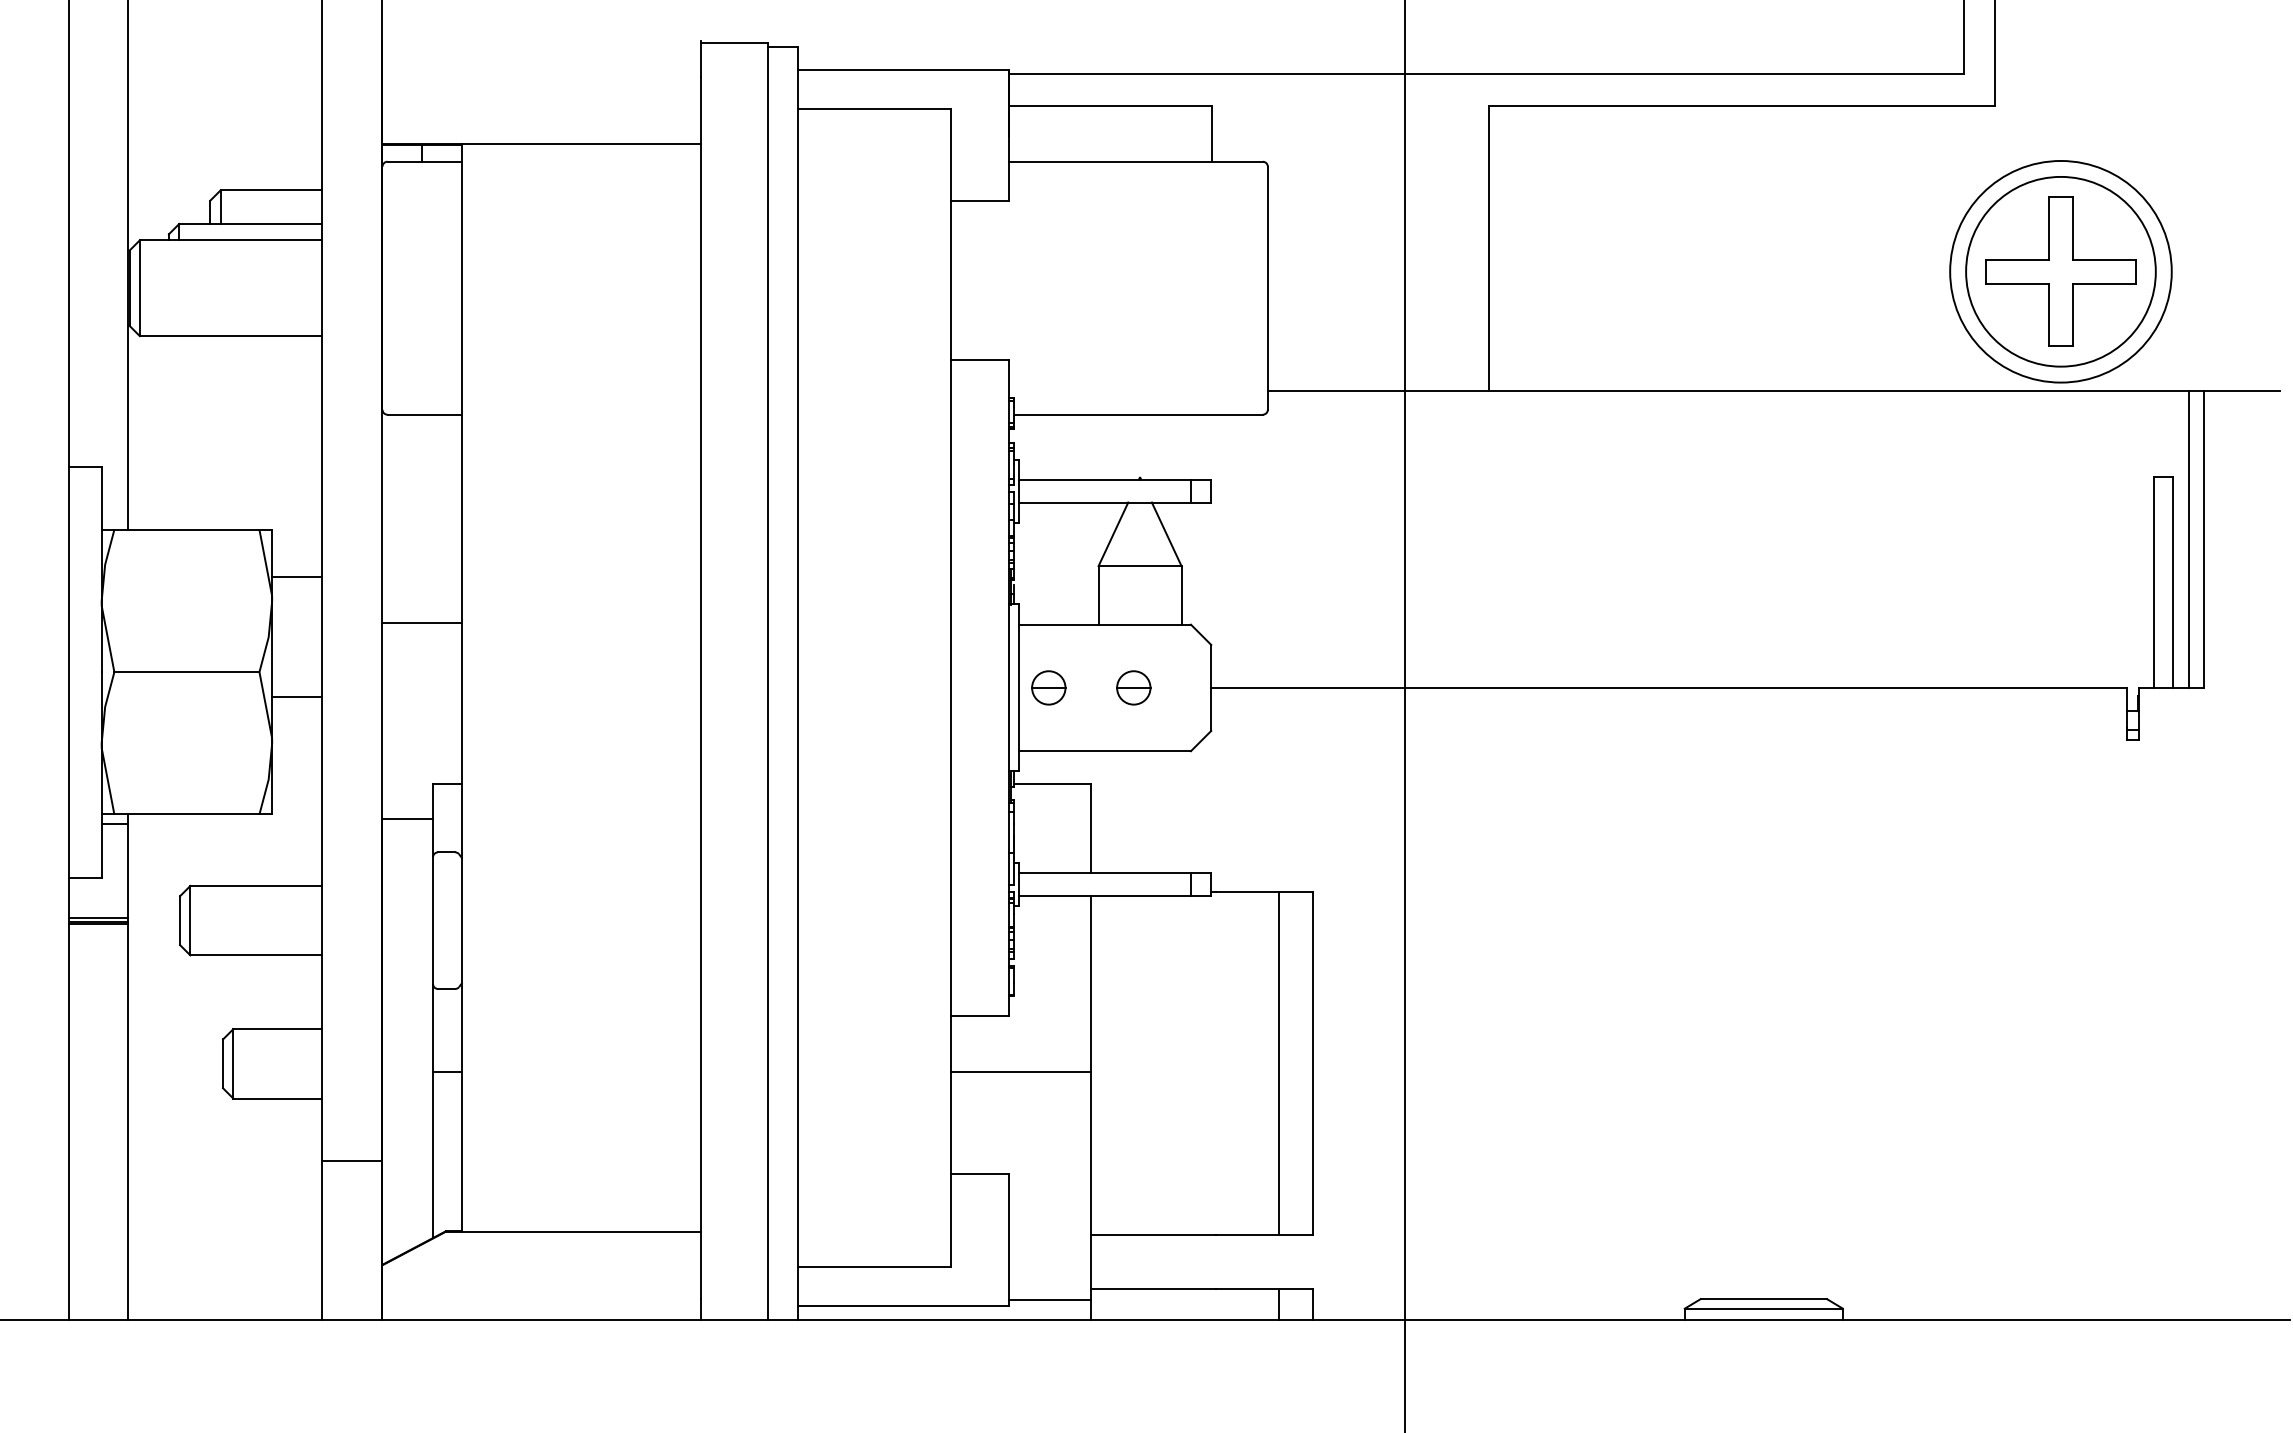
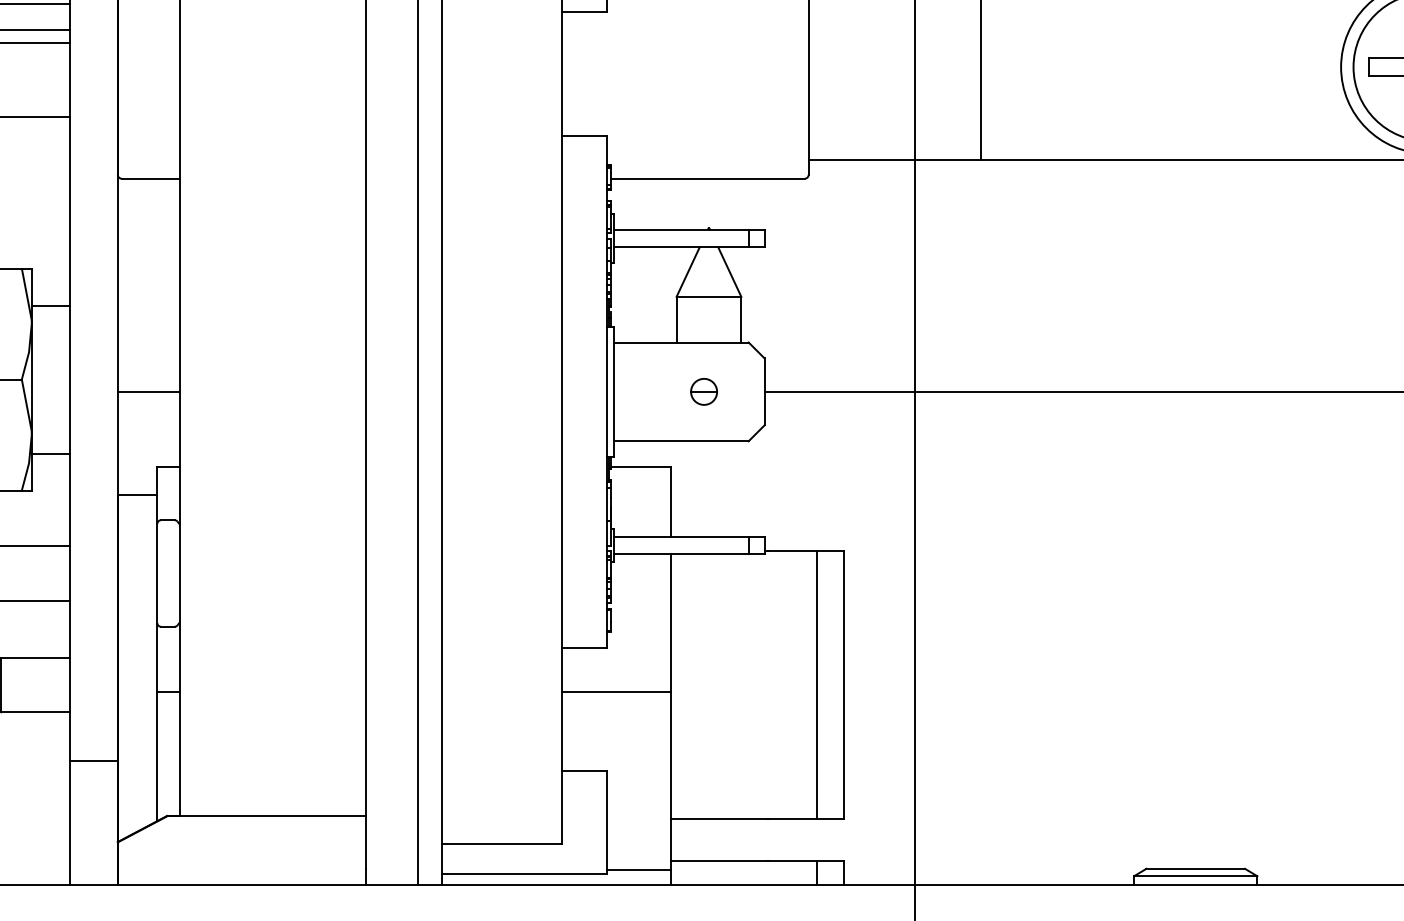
line: (422, 622) -> (149, 391), moved
part: (1048, 687) -> (637, 391), removed
line: (296, 696) -> (50, 453), moved

